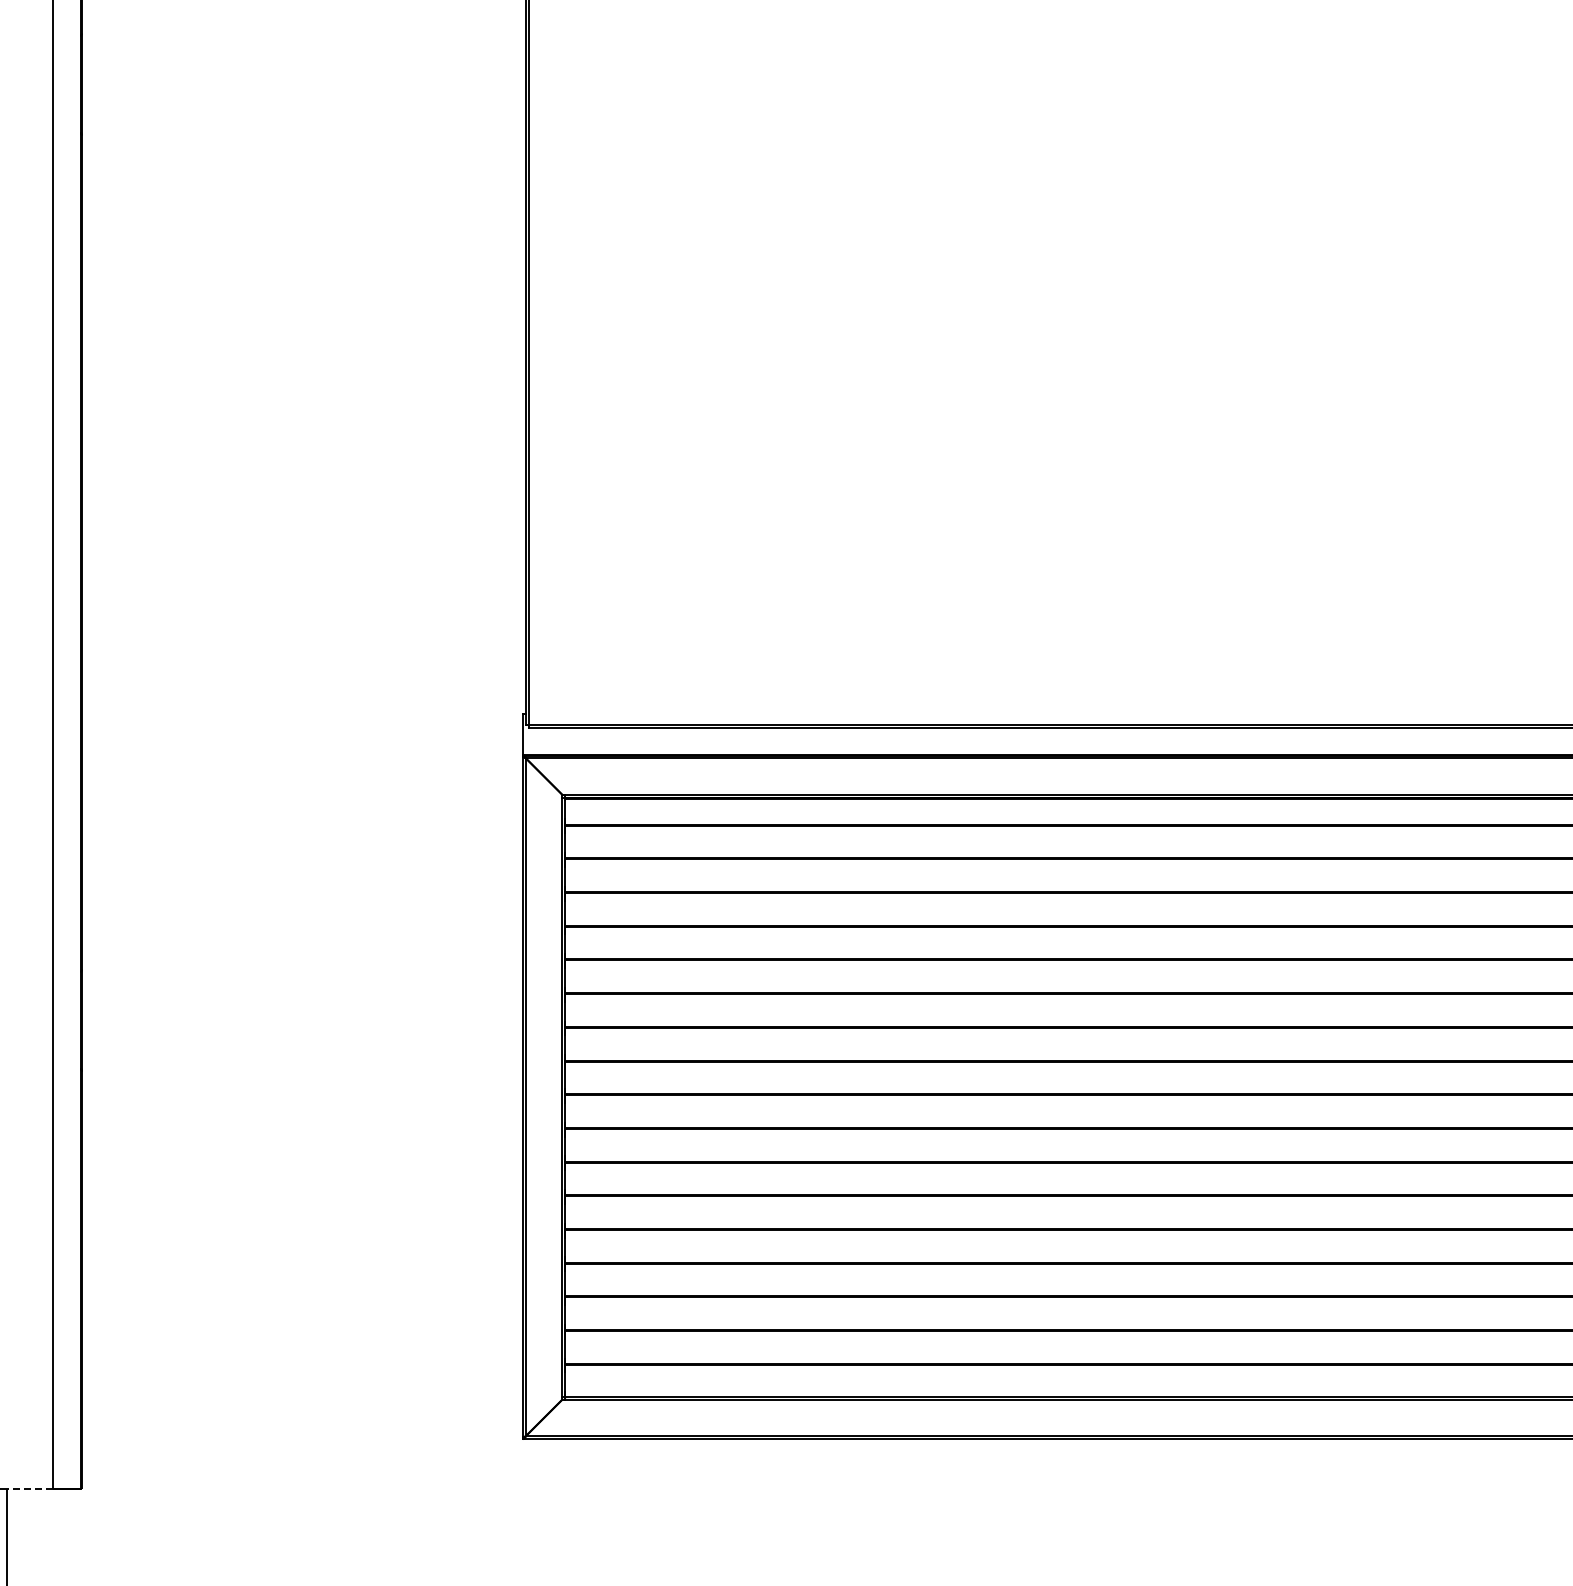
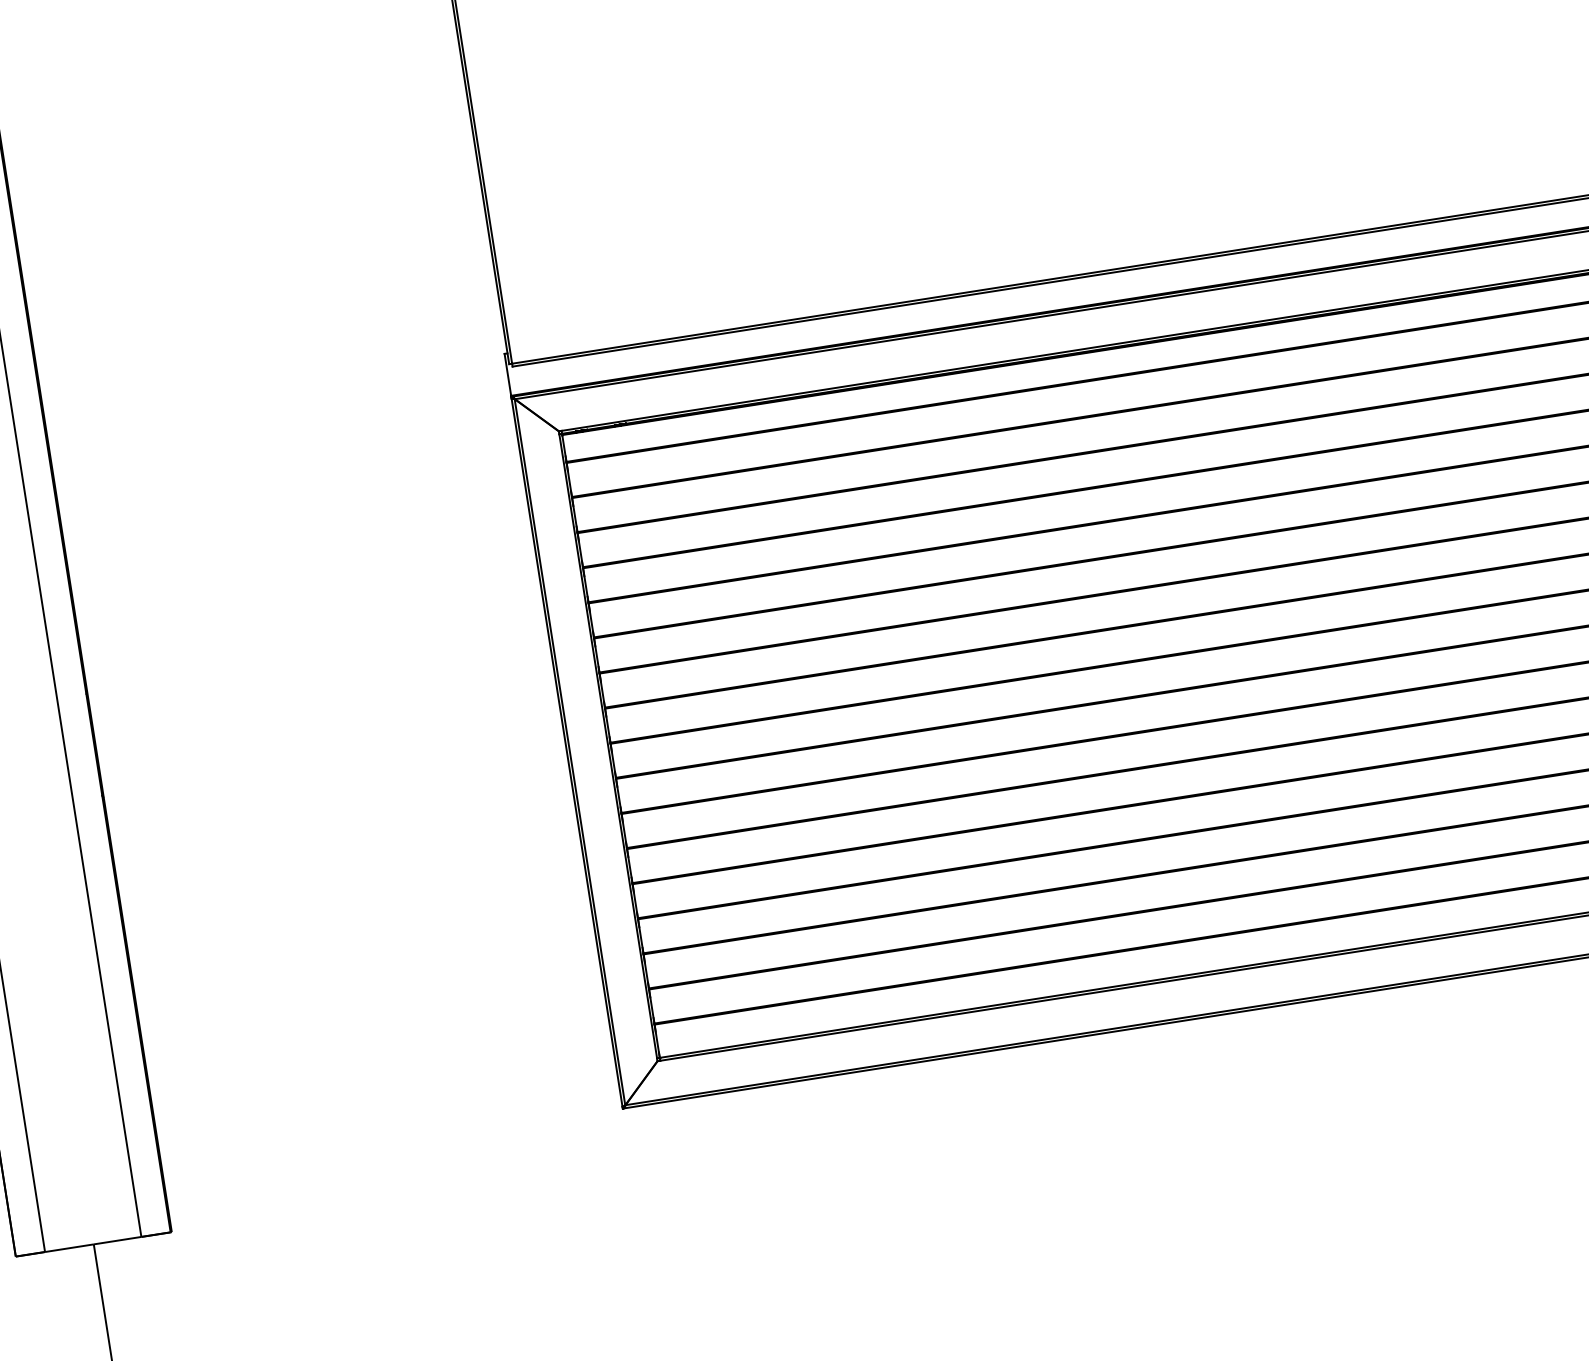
line: (30, 1488) -> (117, 1240), dashed -> solid

